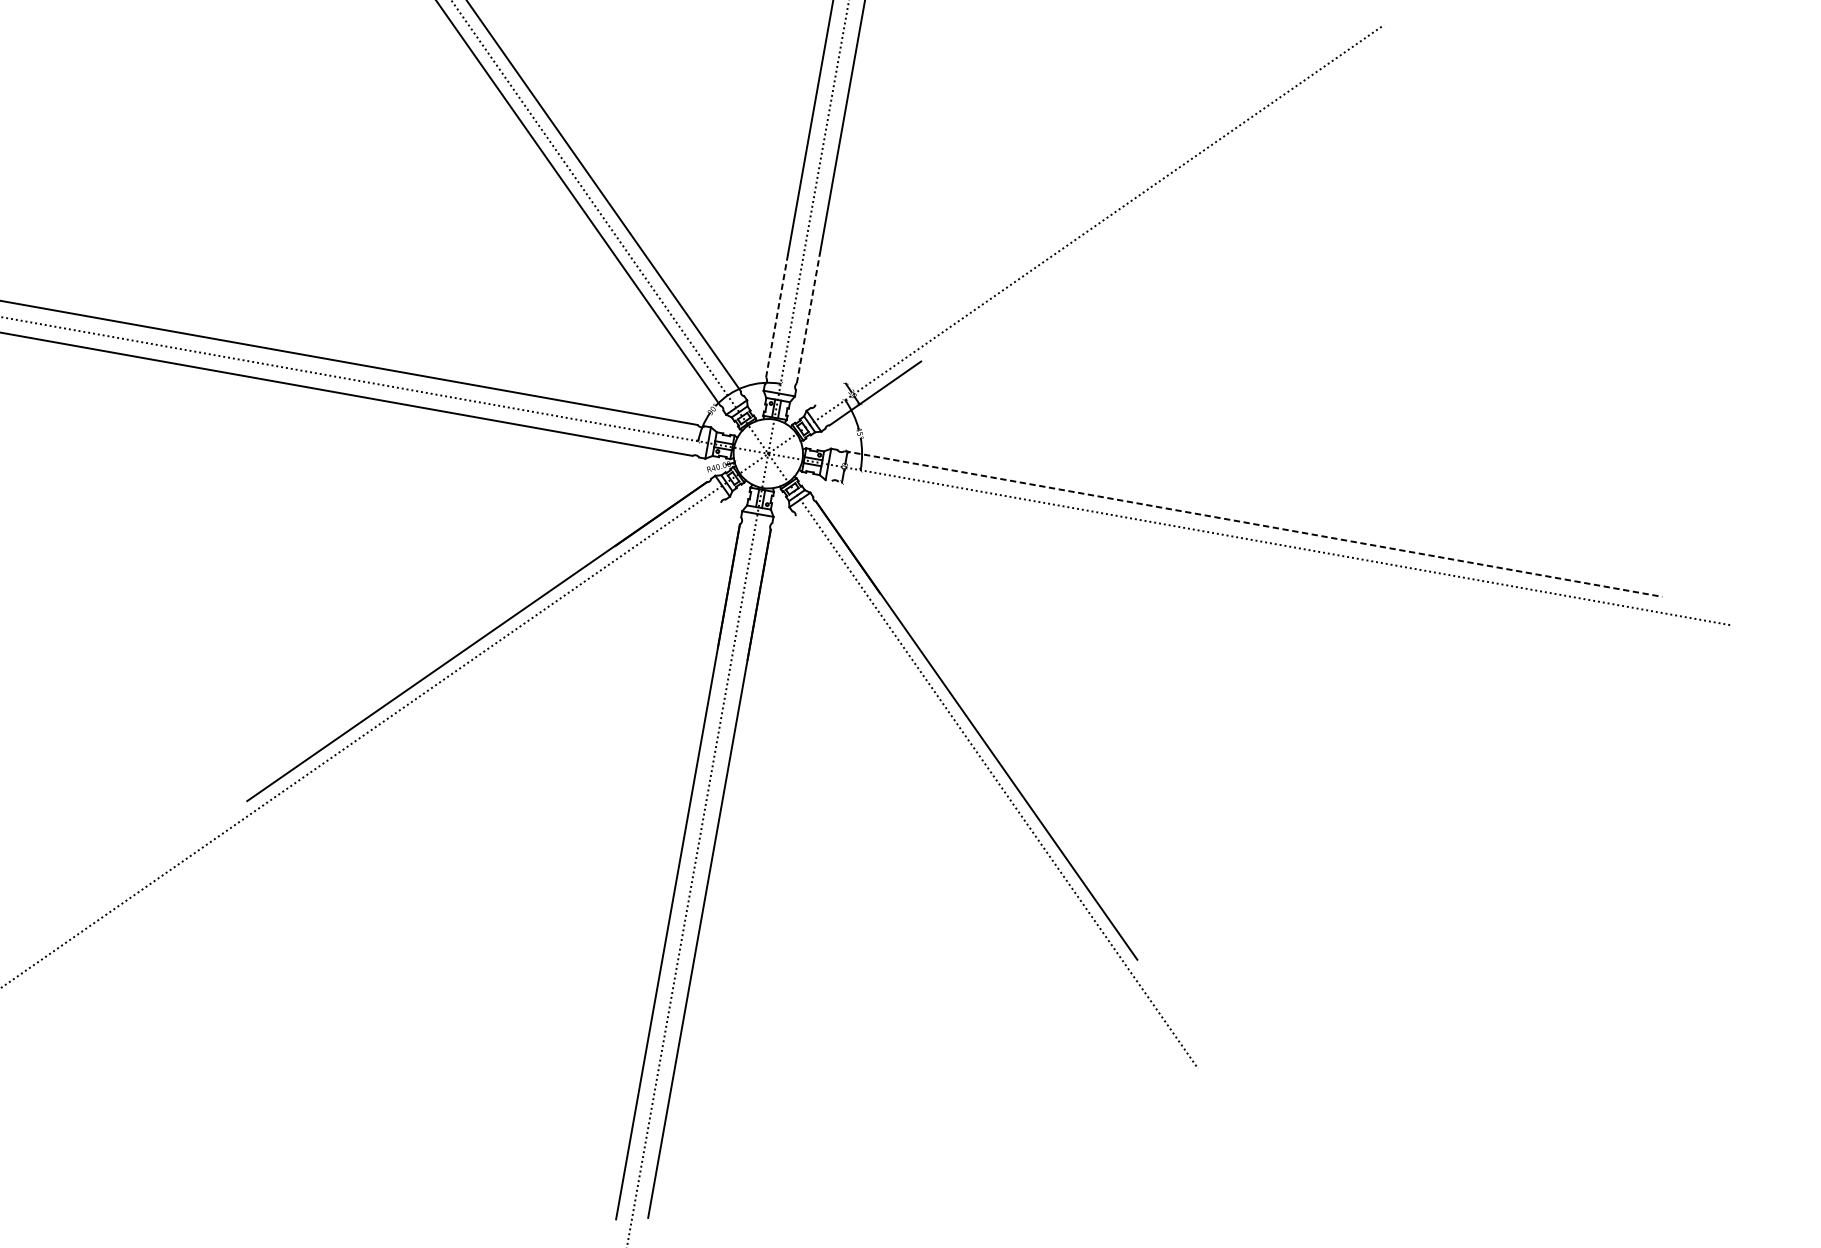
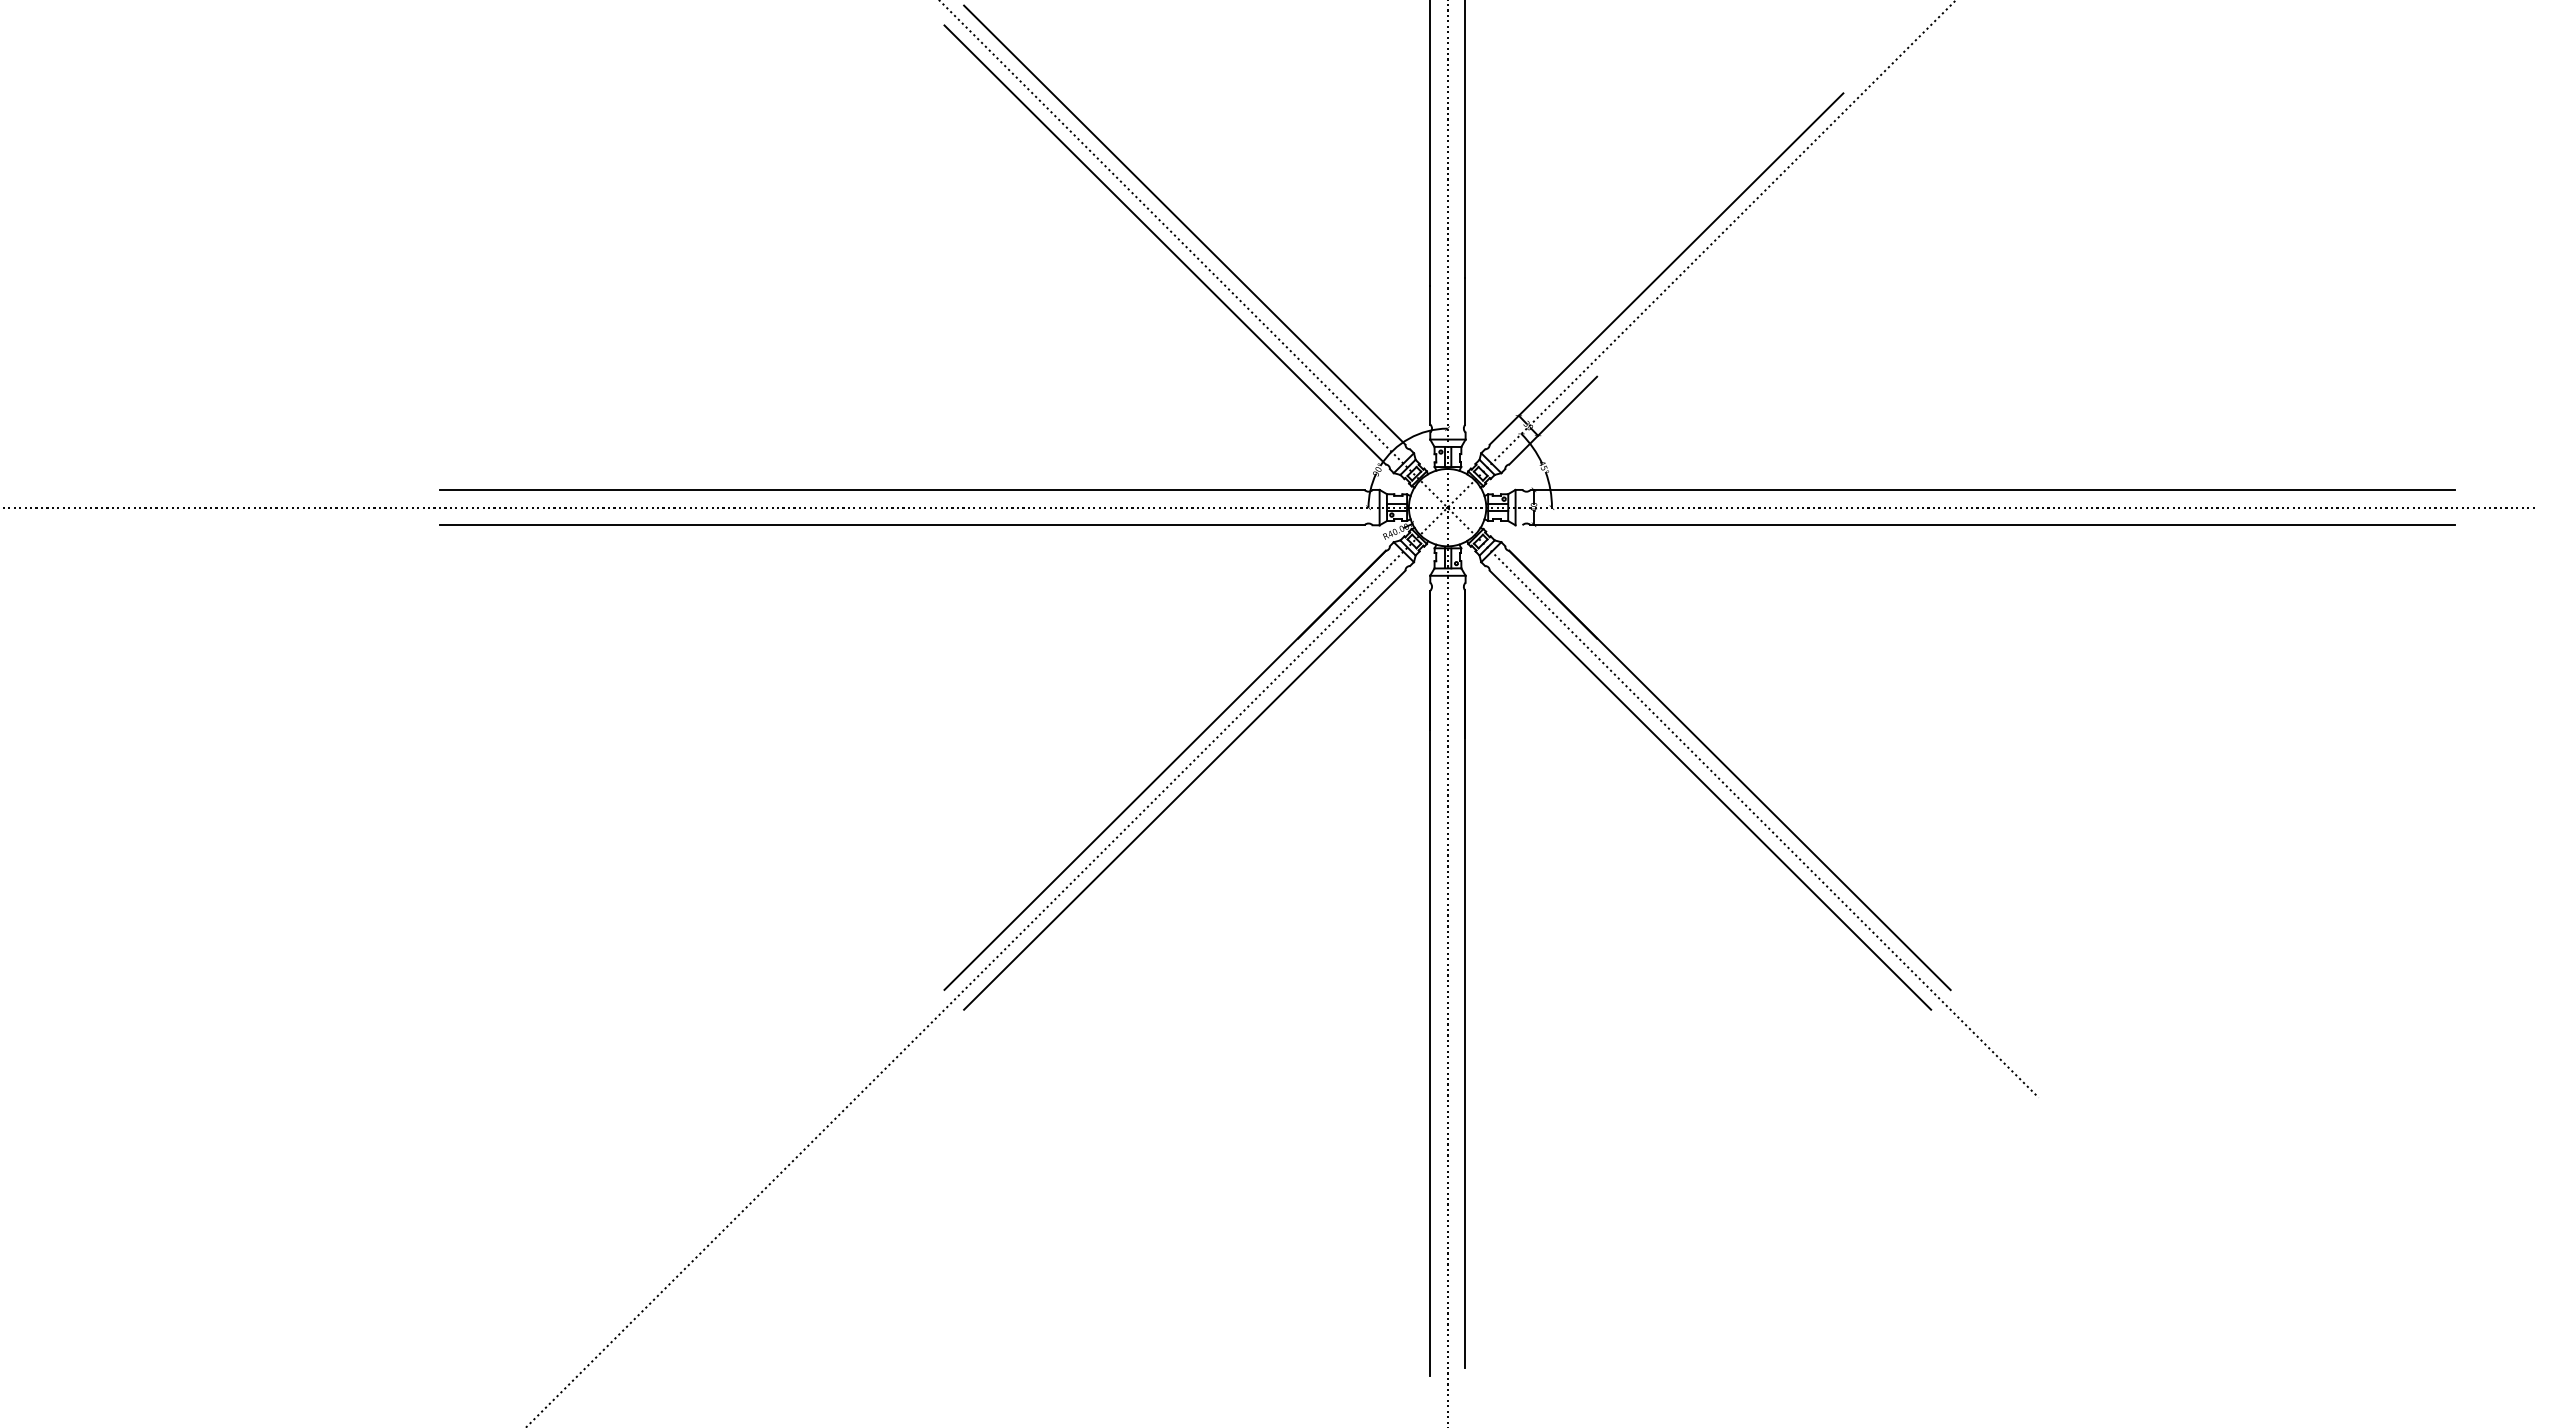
line: (999, 276) -> (1666, 268), added
line: (777, 315) -> (1430, 354), dashed -> solid
line: (808, 318) -> (1465, 351), dashed -> solid
line: (1254, 523) -> (1993, 489), dashed -> solid
line: (1247, 554) -> (1992, 524), added
line: (491, 661) -> (1184, 789), added
line: (956, 744) -> (1710, 789), added

